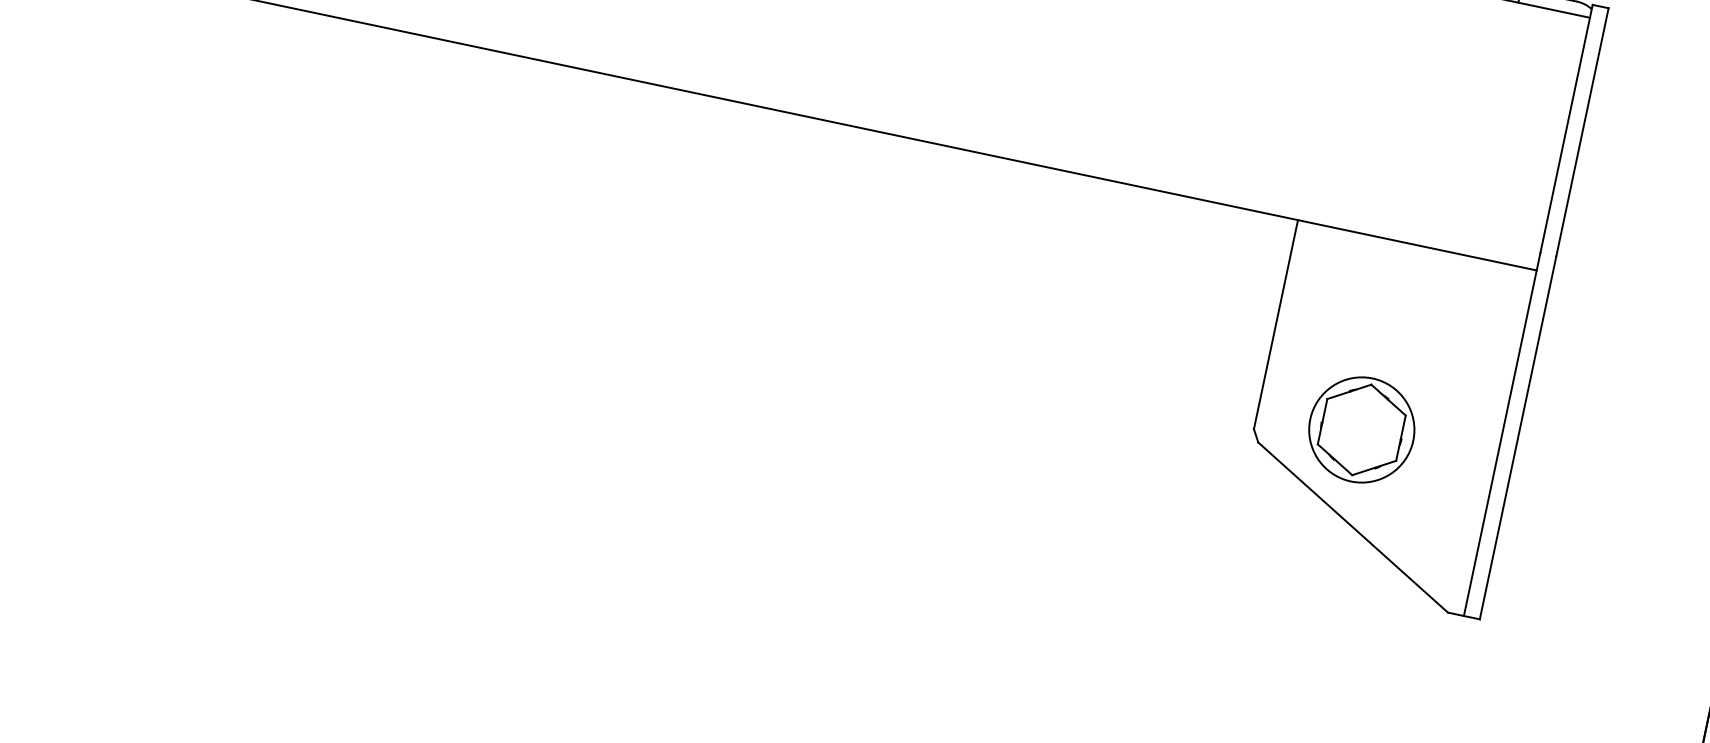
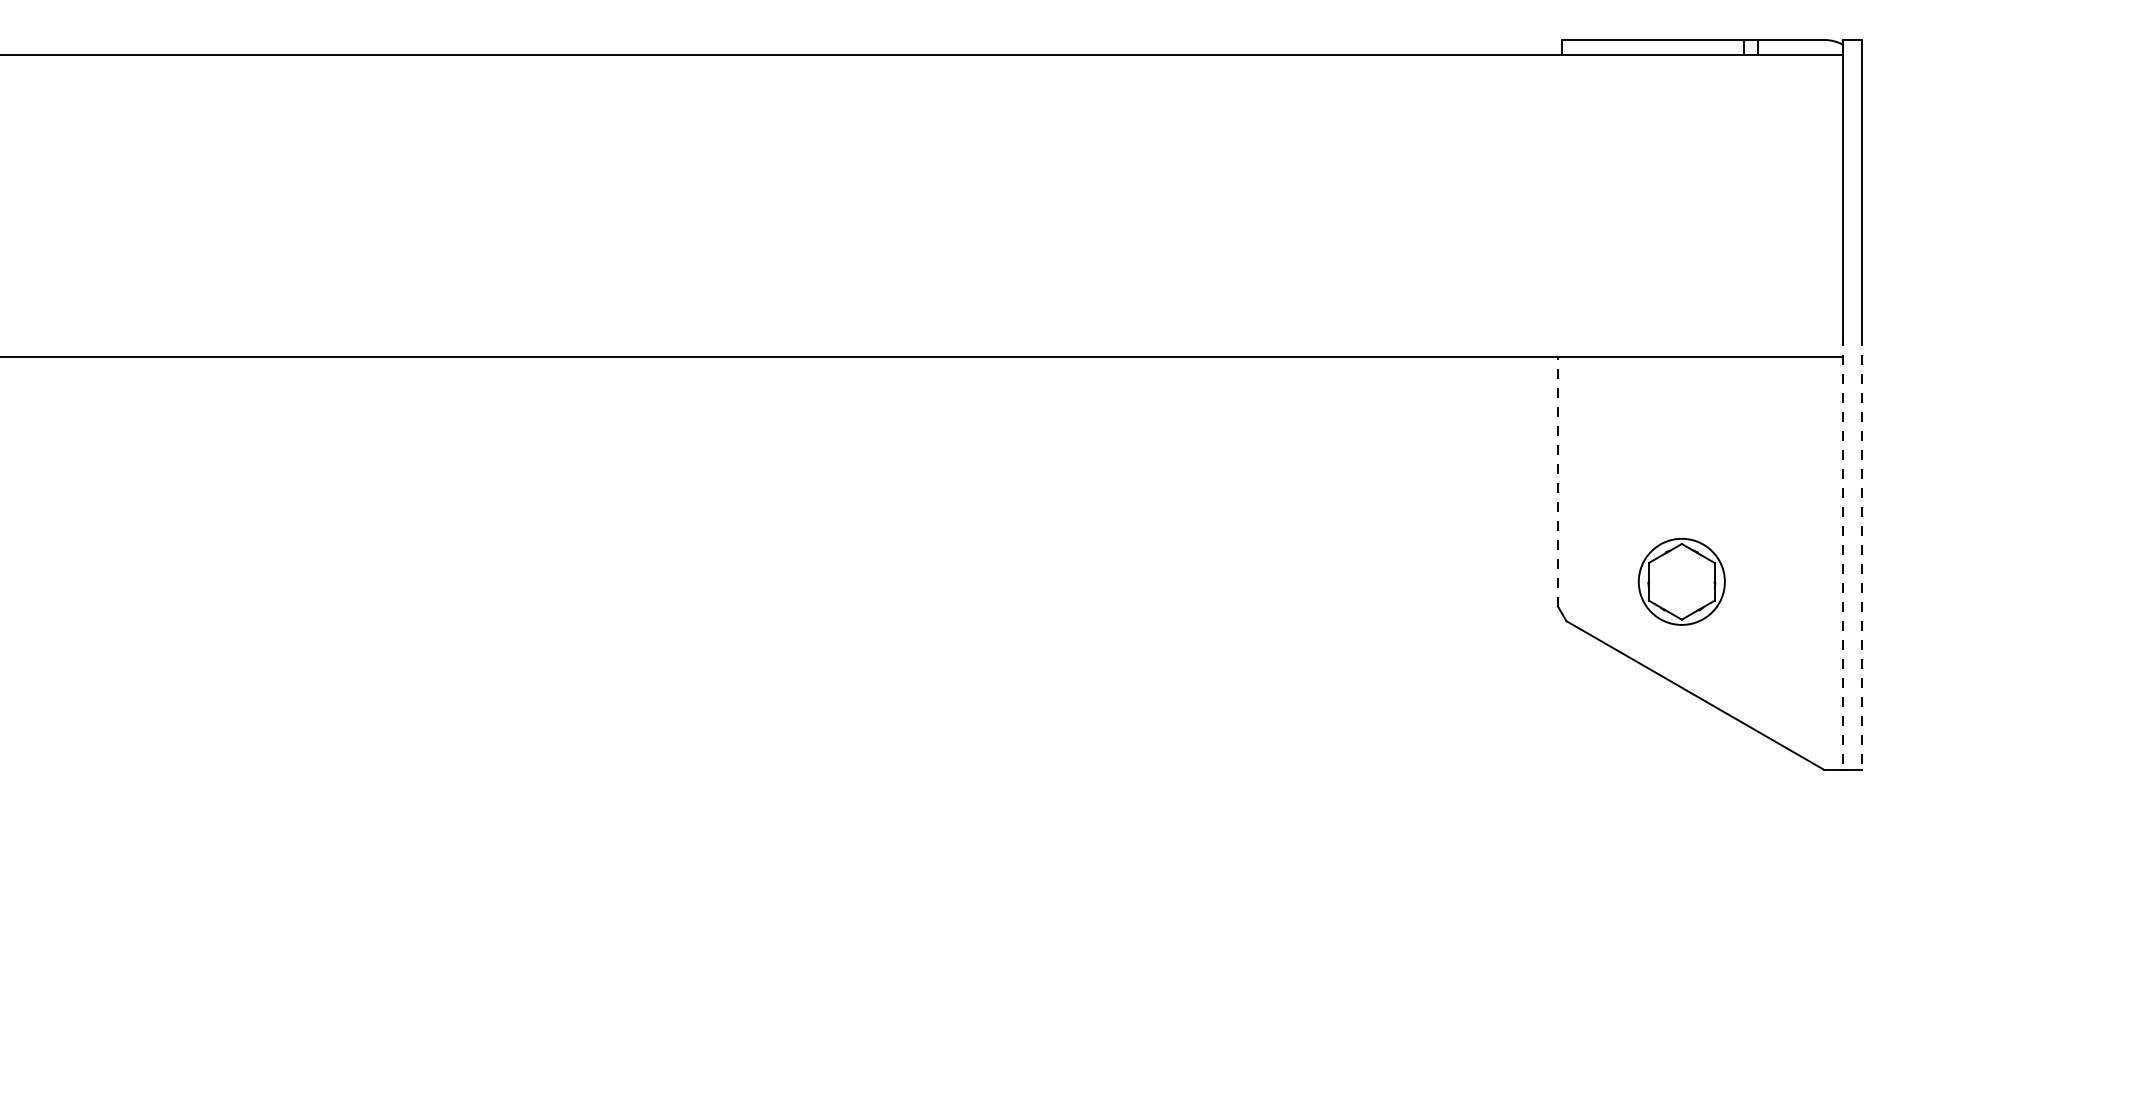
line: (1276, 325) -> (1558, 482), solid -> dashed
part: (1361, 429) -> (1681, 581), size x0.7
line: (1502, 434) -> (1843, 553), solid -> dashed
line: (1518, 438) -> (1862, 553), solid -> dashed

